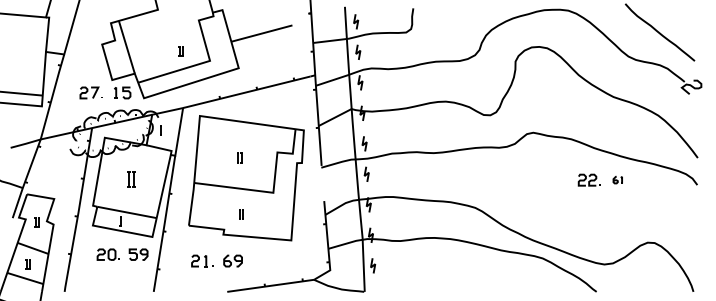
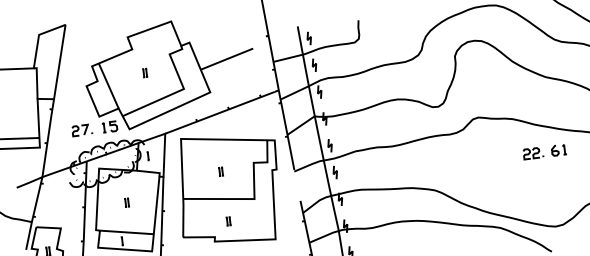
part: (180, 51) -> (144, 72), moved
part: (130, 179) -> (126, 202), size x0.62
part: (617, 179) -> (558, 149), size x1.67

